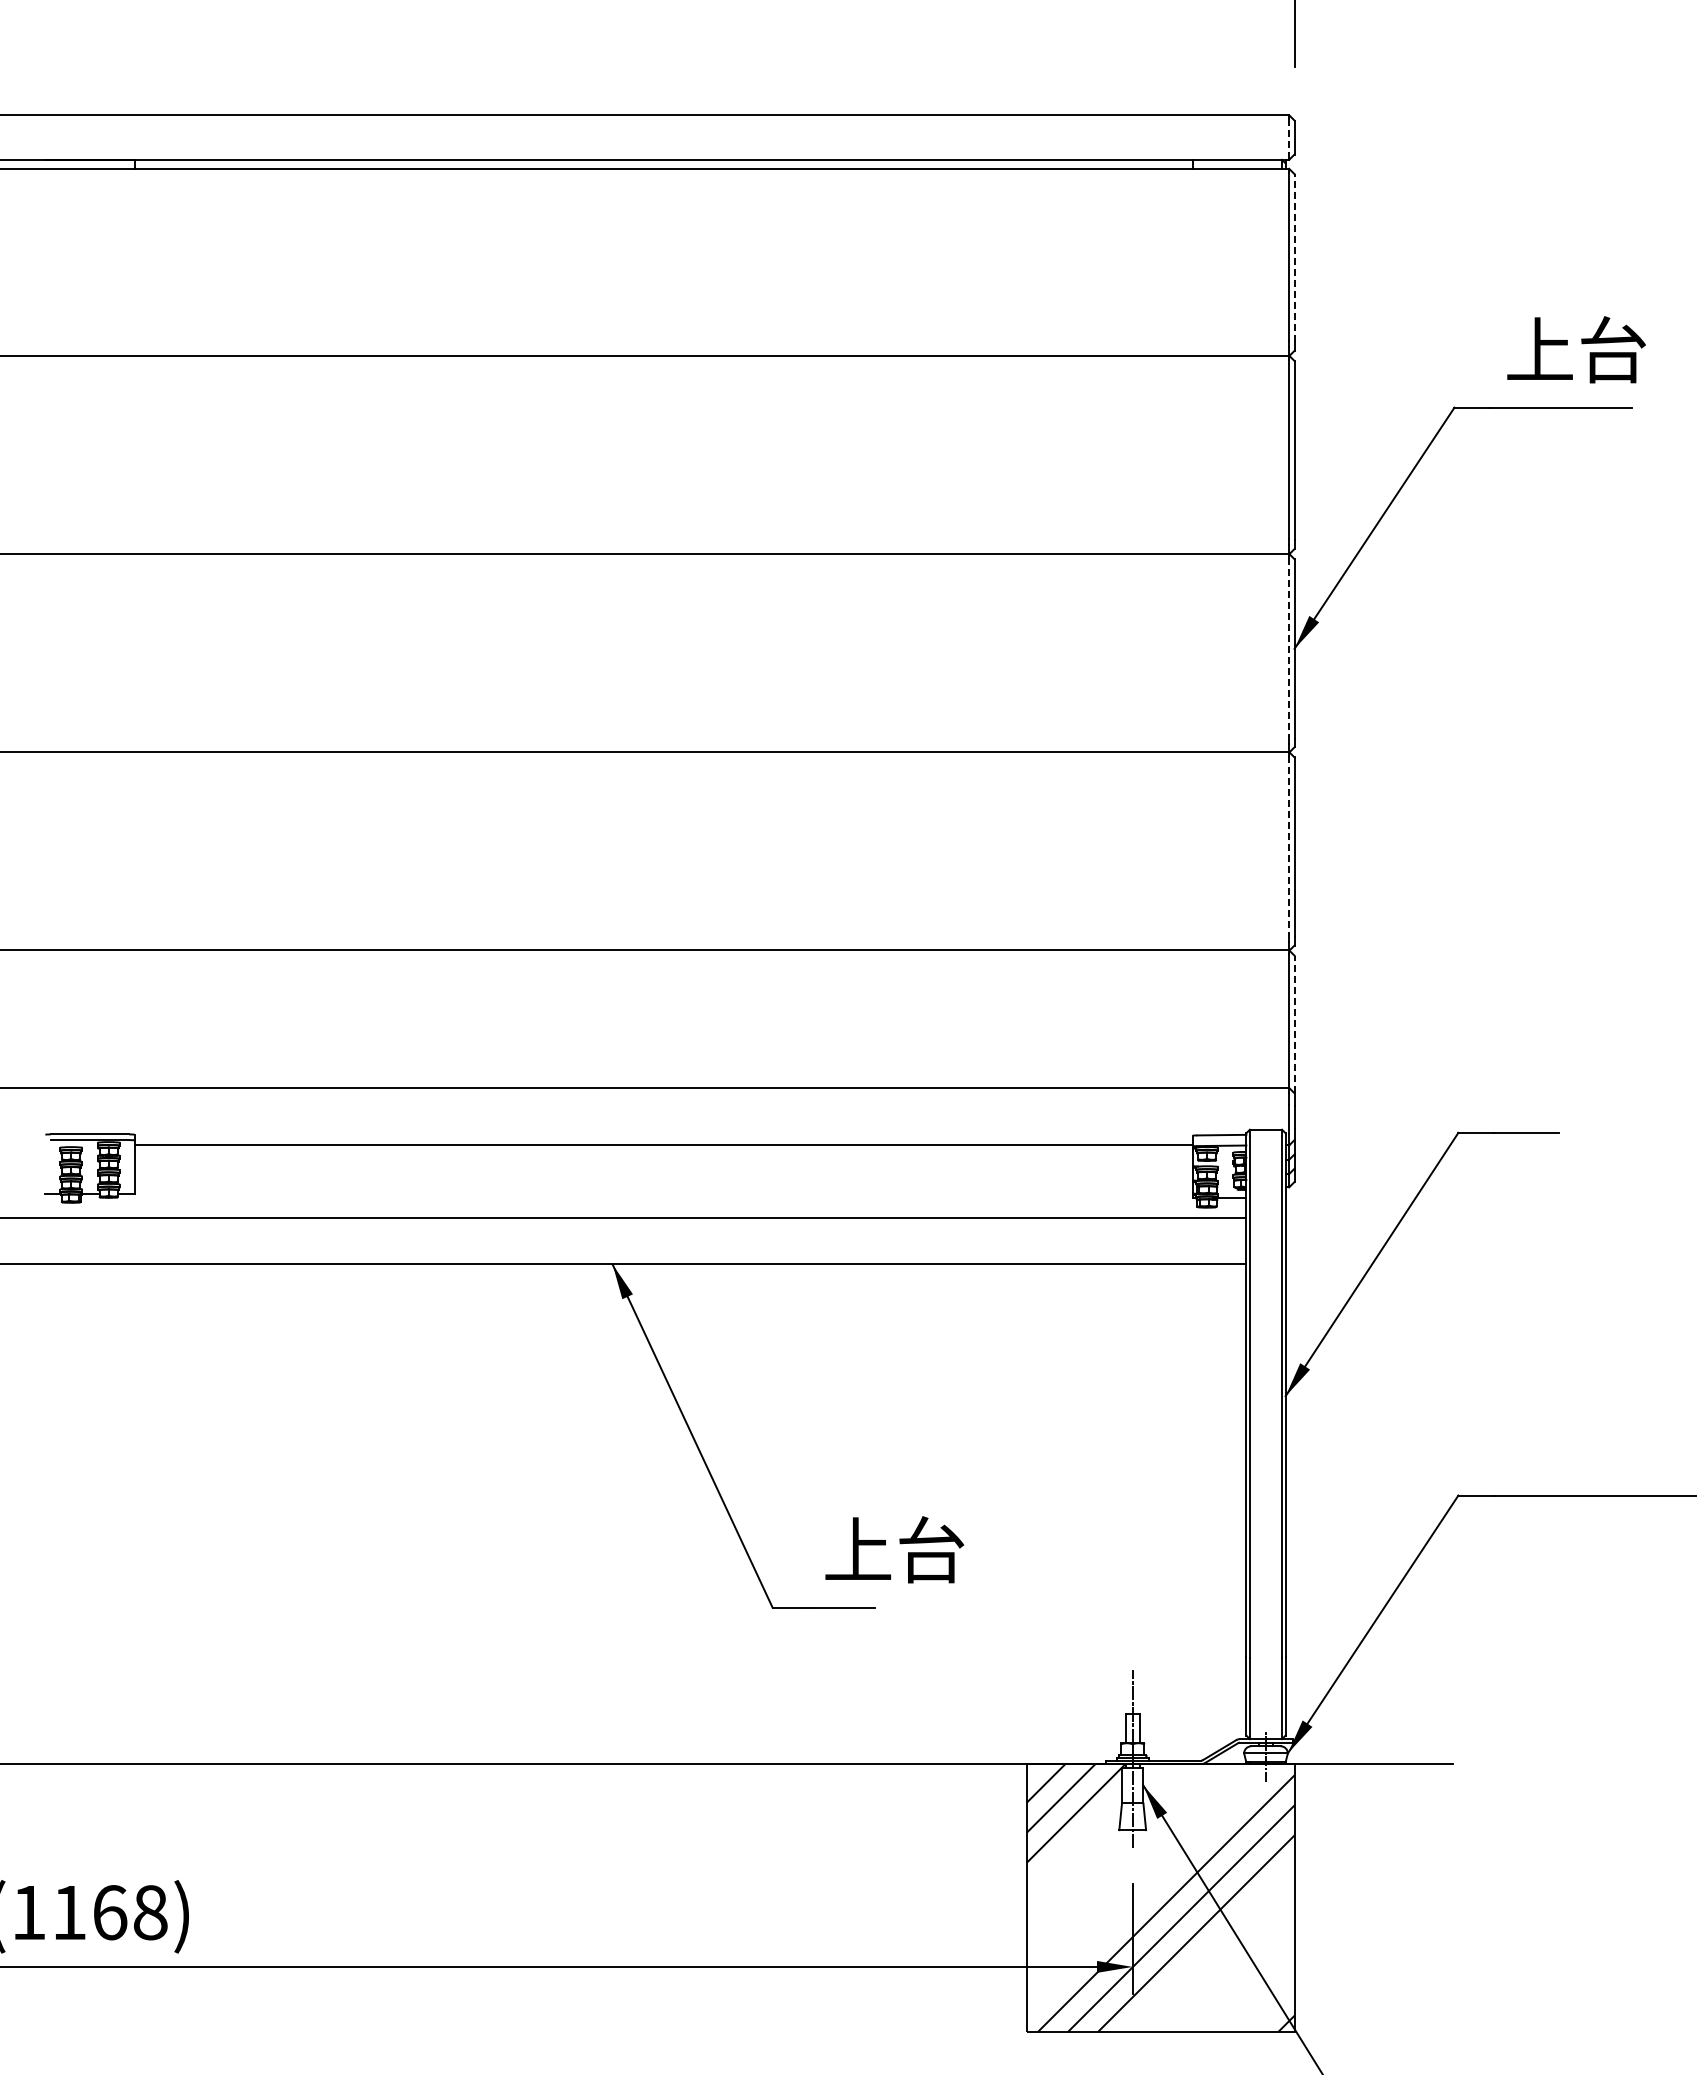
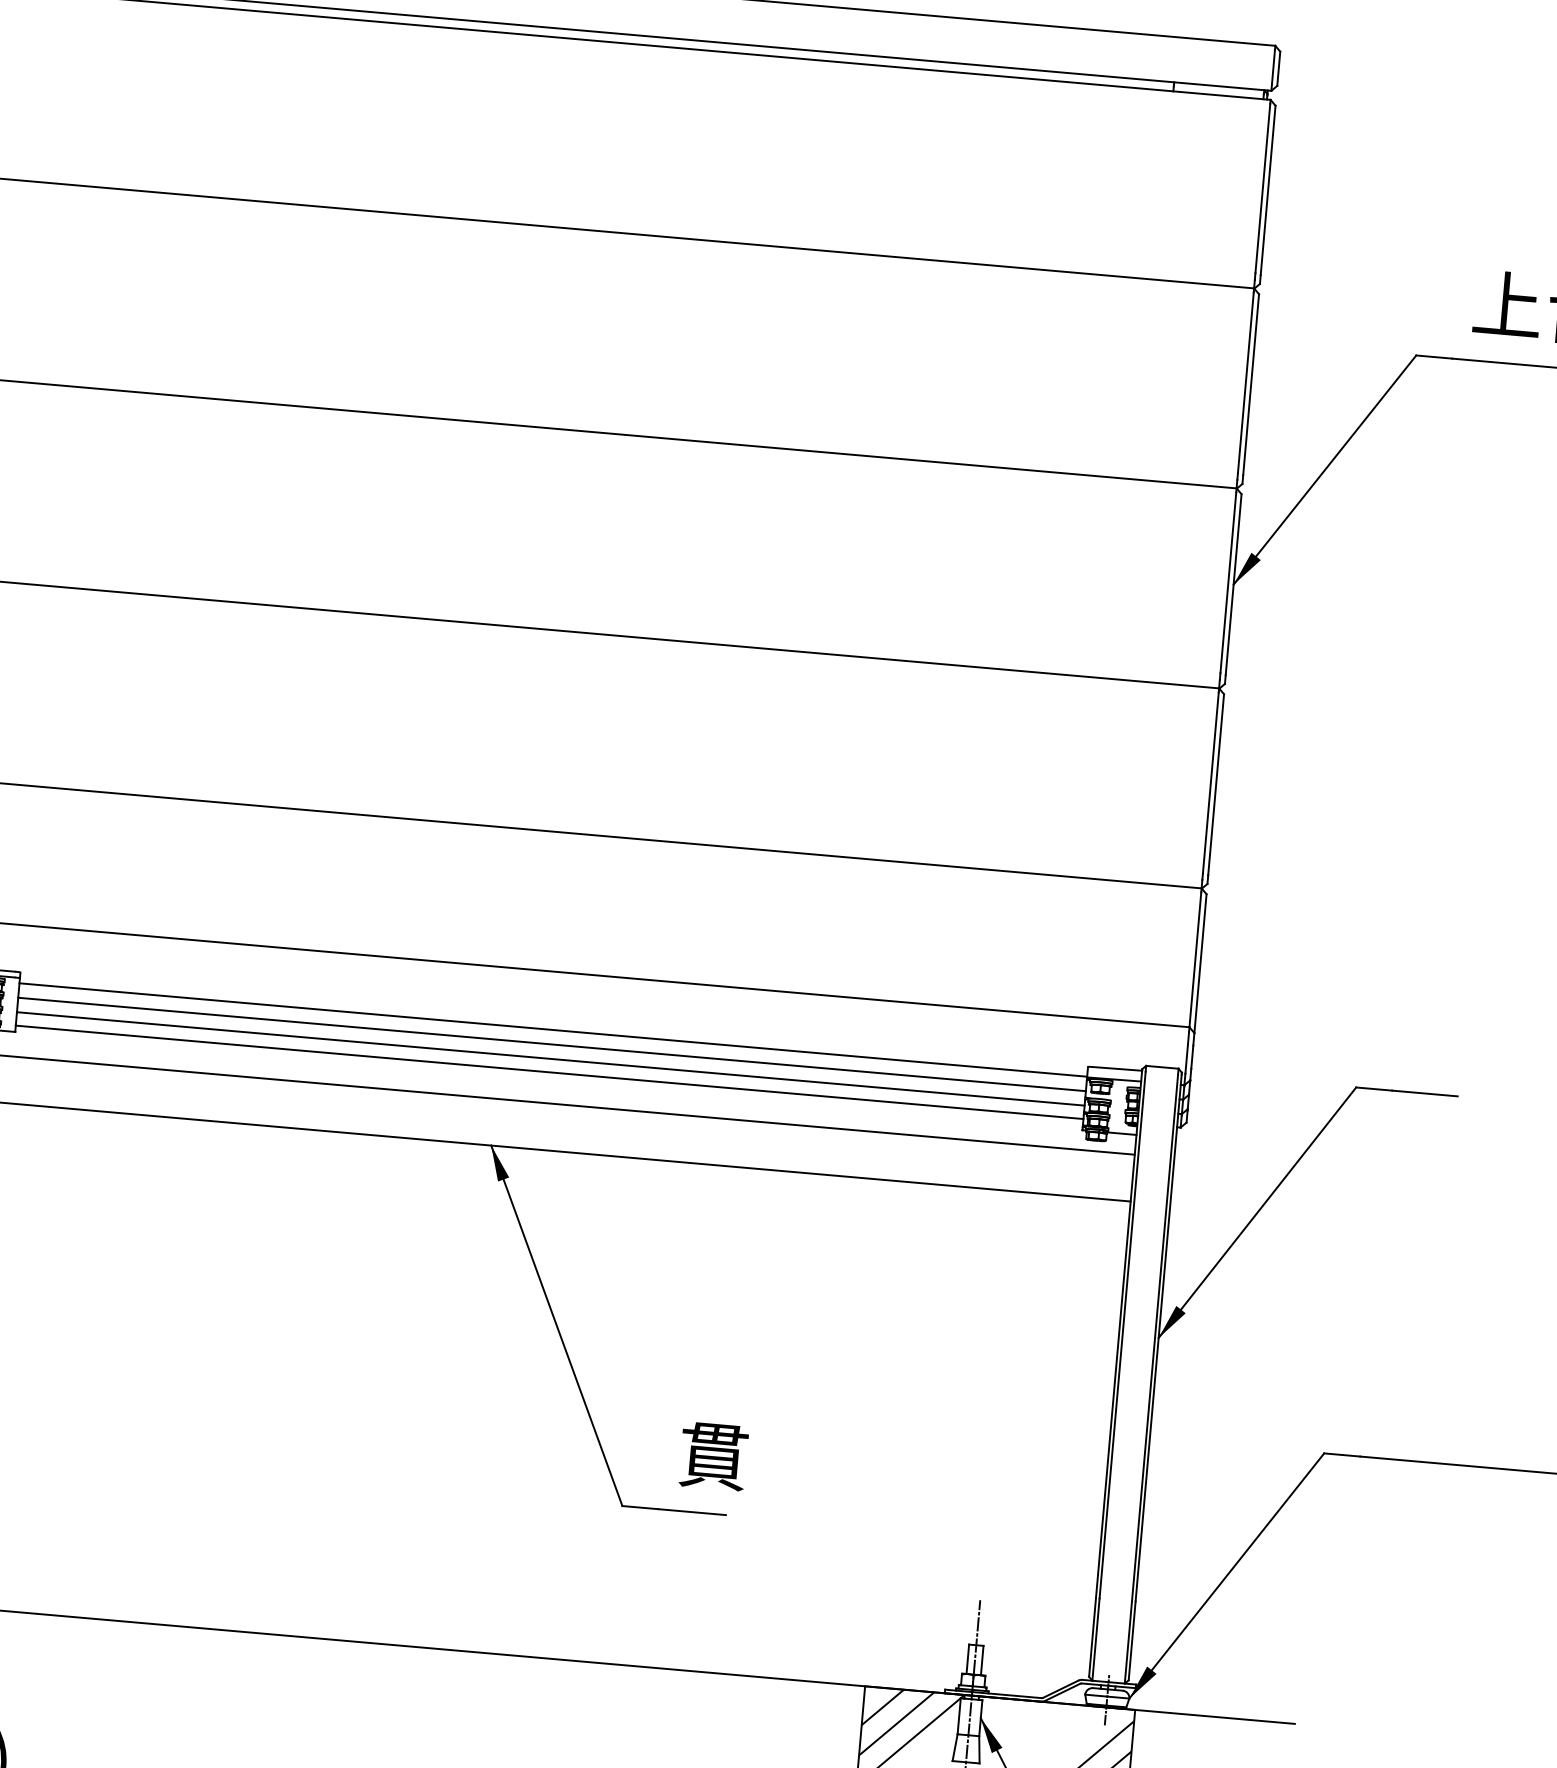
line: (1289, 136) -> (1273, 67), dashed -> solid
line: (1294, 258) -> (1268, 190), dashed -> solid
line: (1289, 647) -> (1228, 582), dashed -> solid
line: (1289, 845) -> (1211, 782), dashed -> solid
line: (1294, 1024) -> (1200, 963), dashed -> solid
line: (663, 1159) -> (551, 1044), added
line: (663, 1174) -> (550, 1059), added
line: (663, 1187) -> (549, 1072), added
text: (894, 1549) -> (750, 1458), 上台 -> 貫

